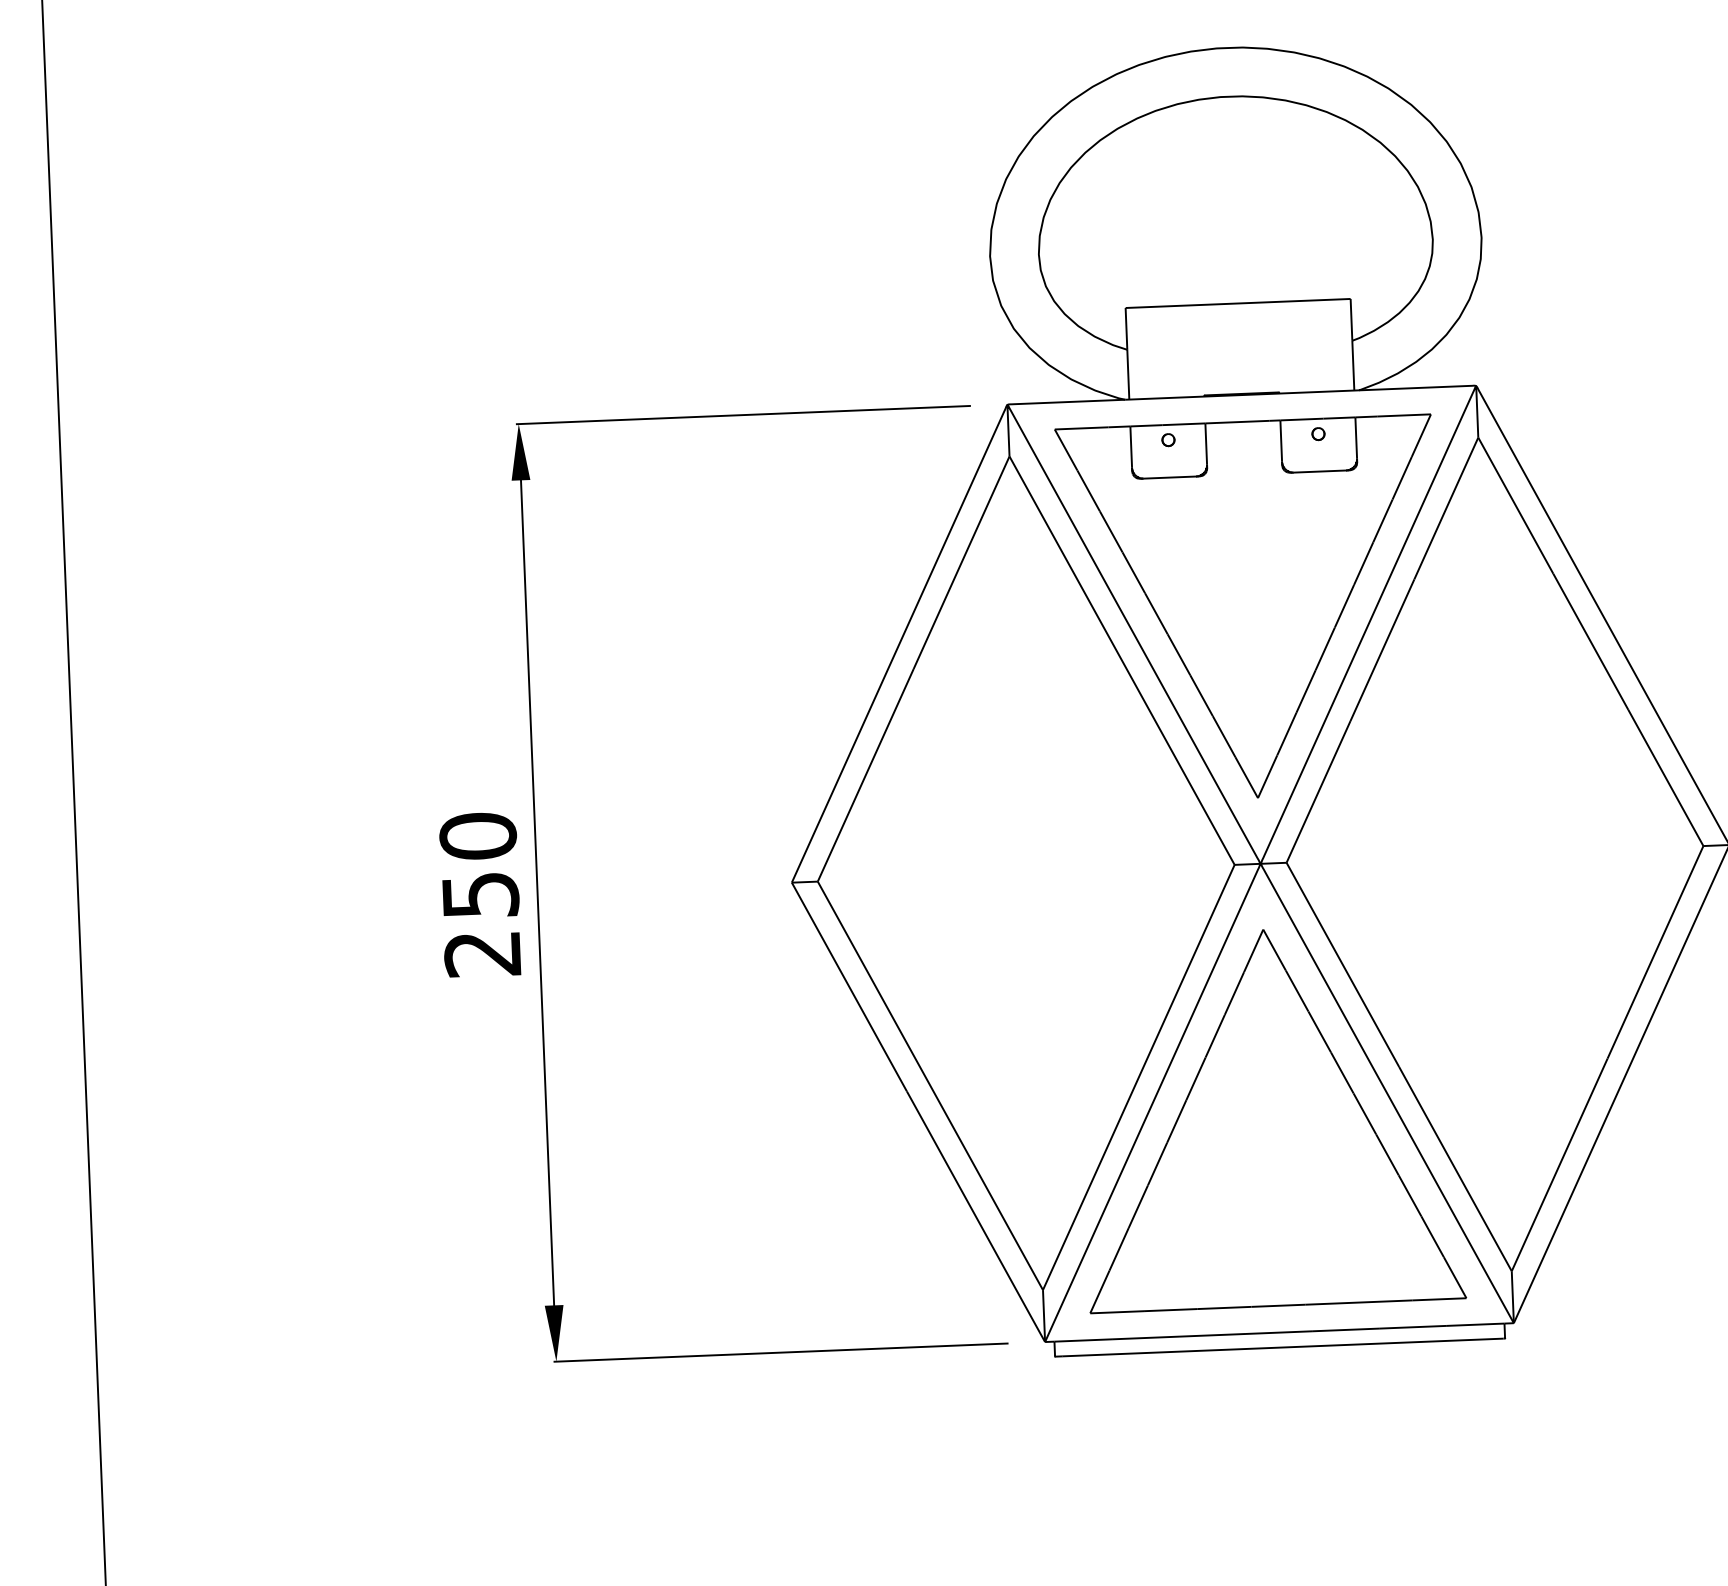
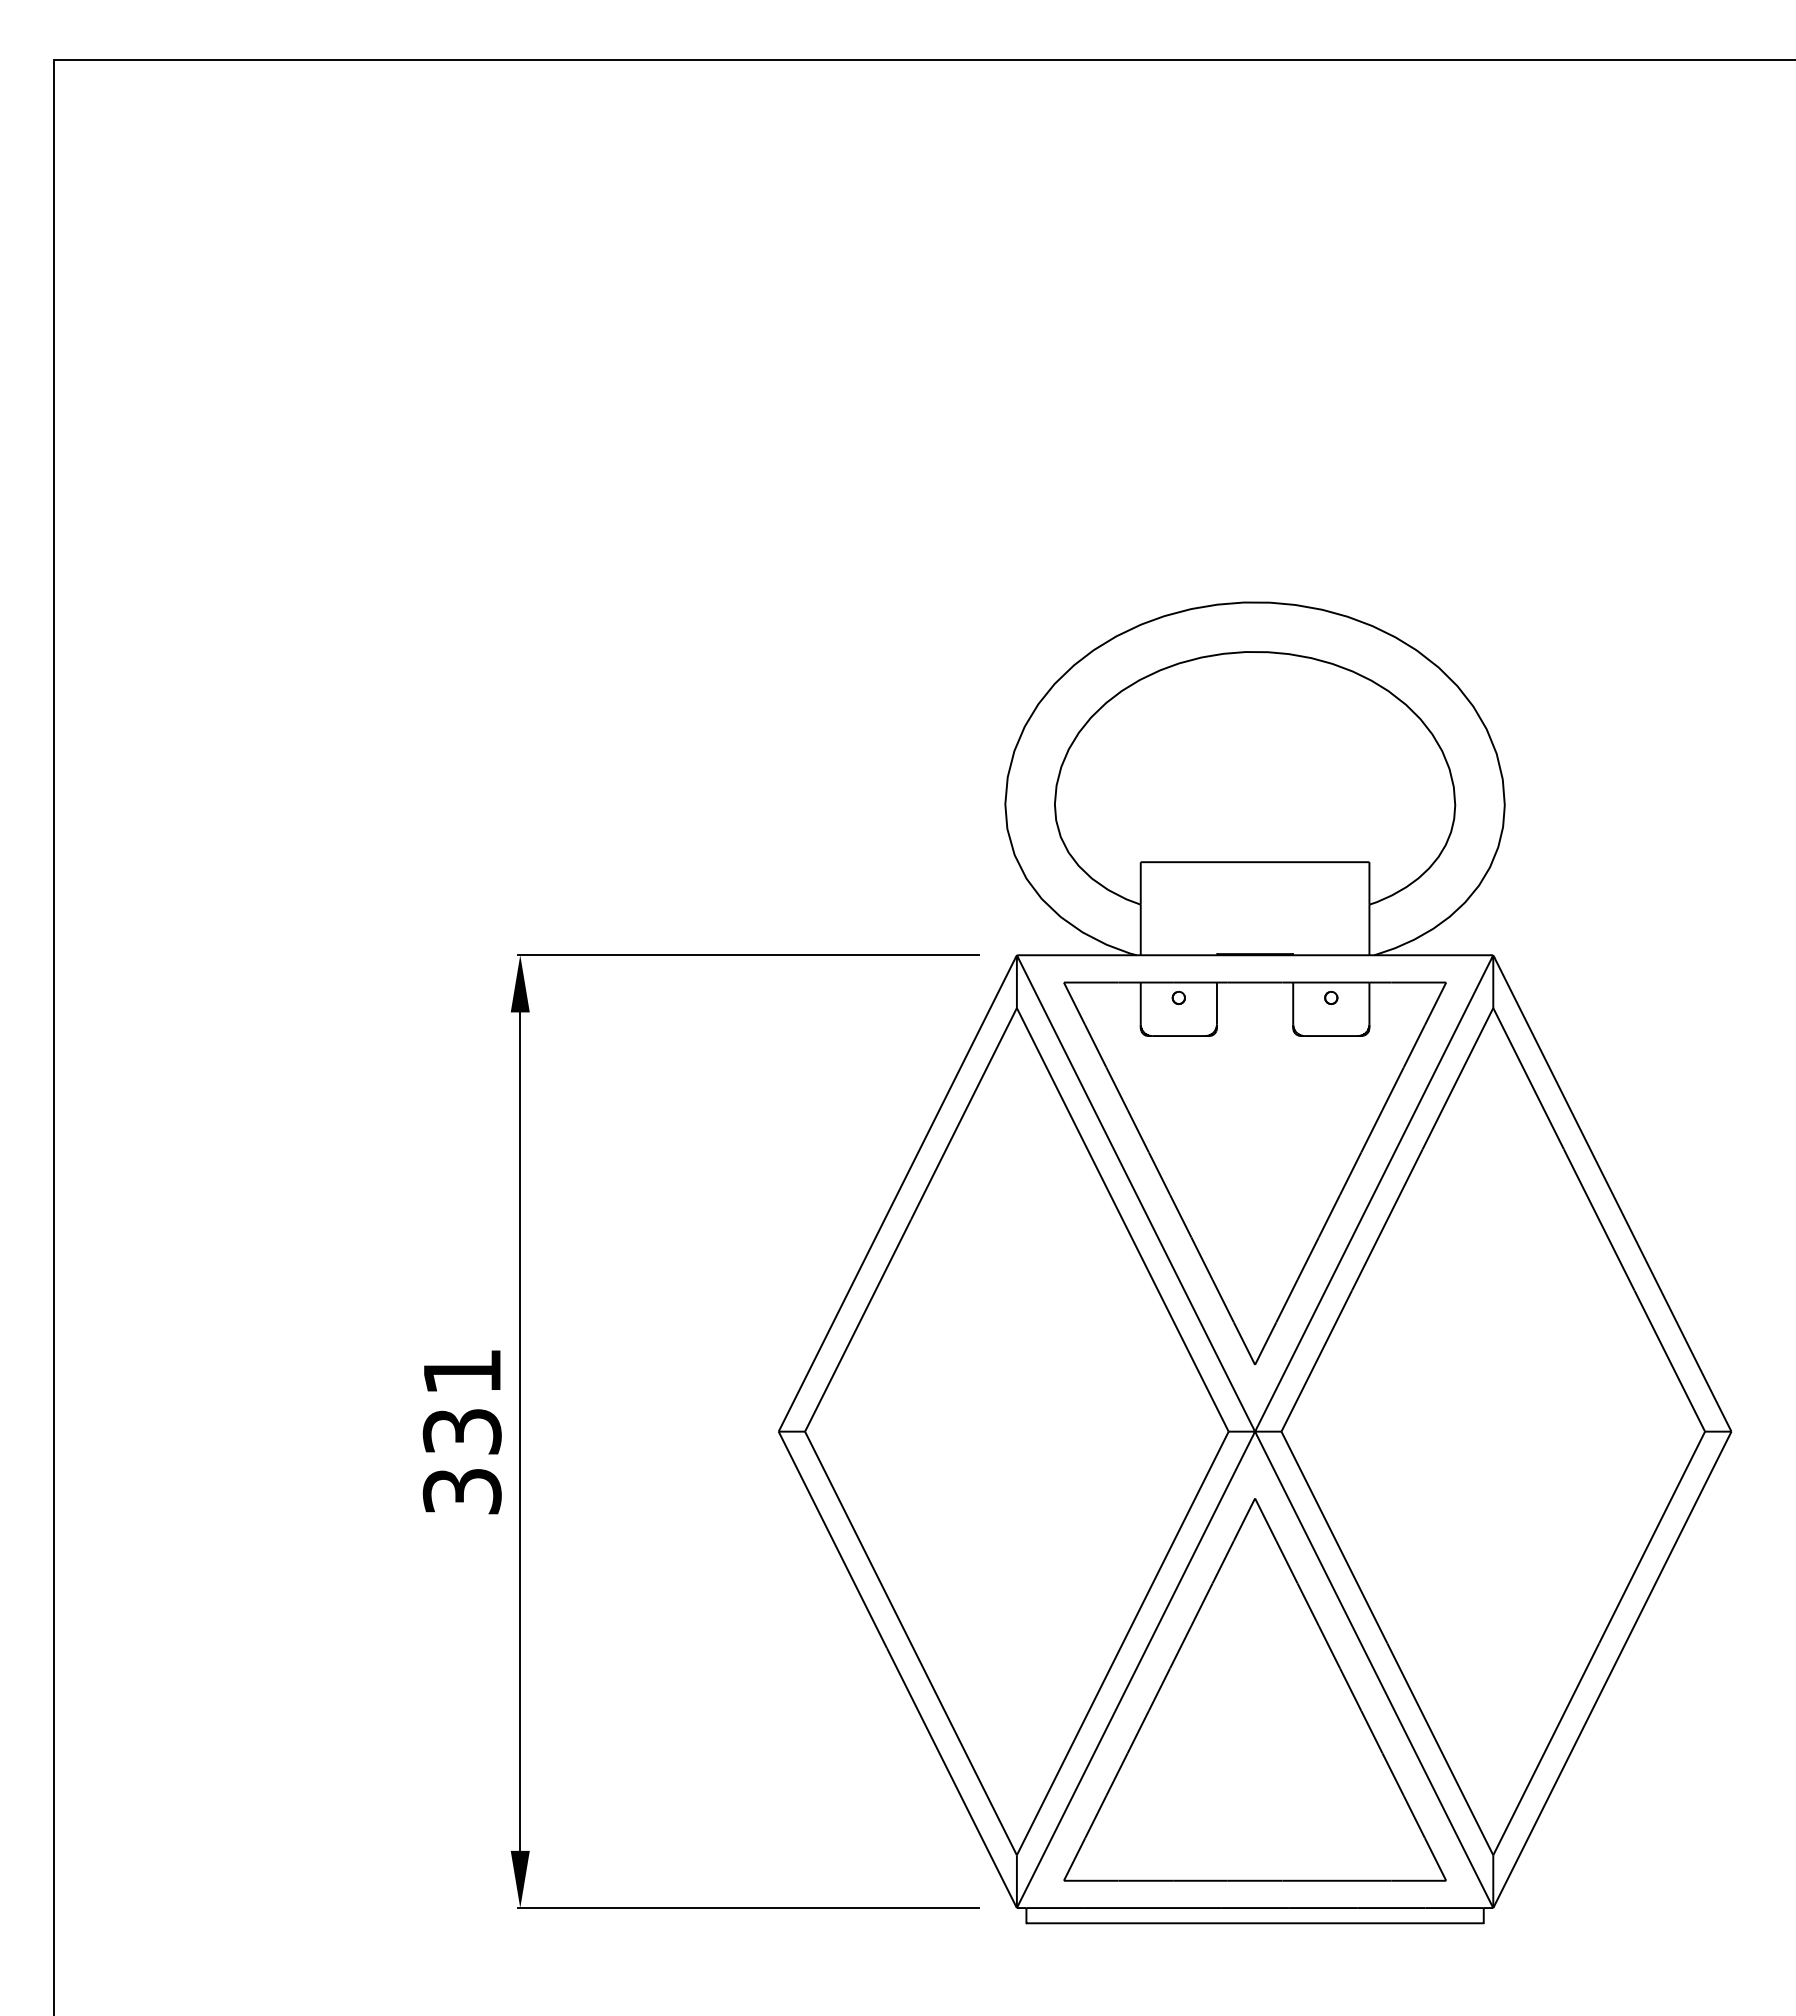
text: (479, 895) -> (461, 1431), 250 -> 331

